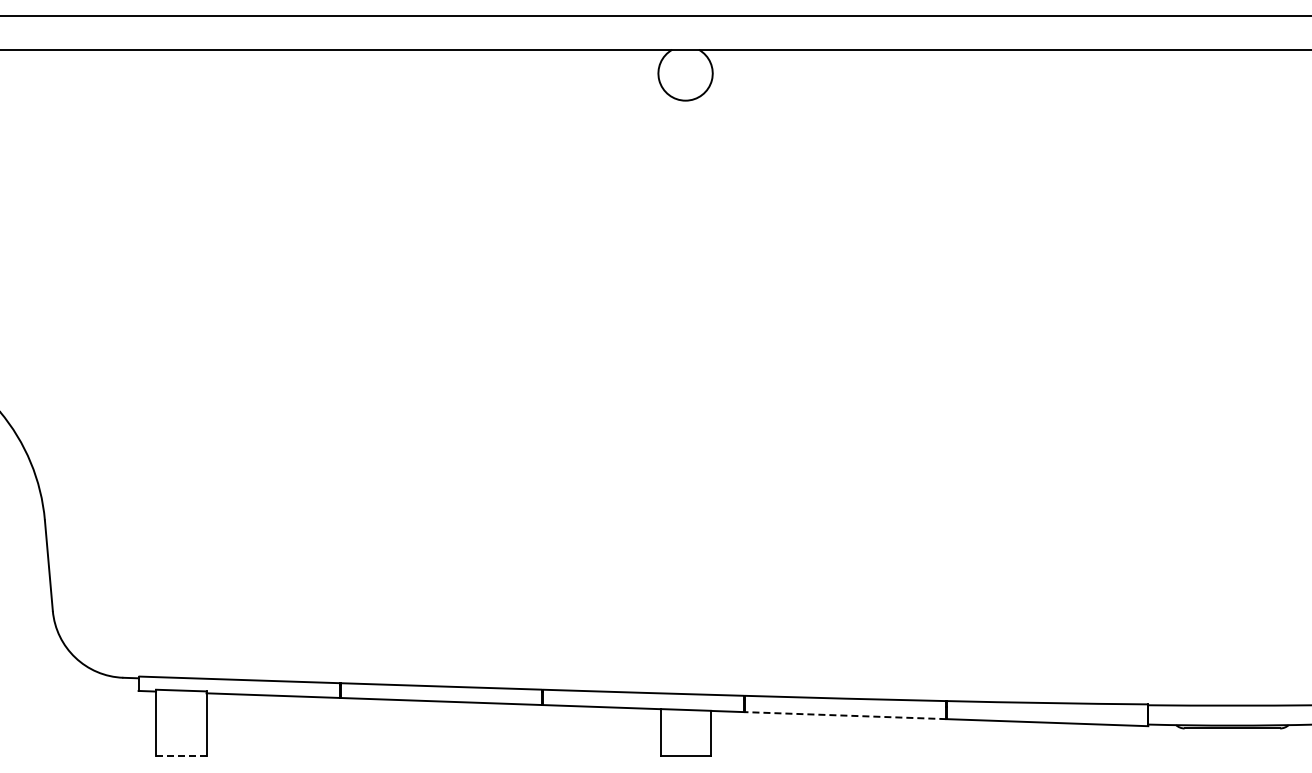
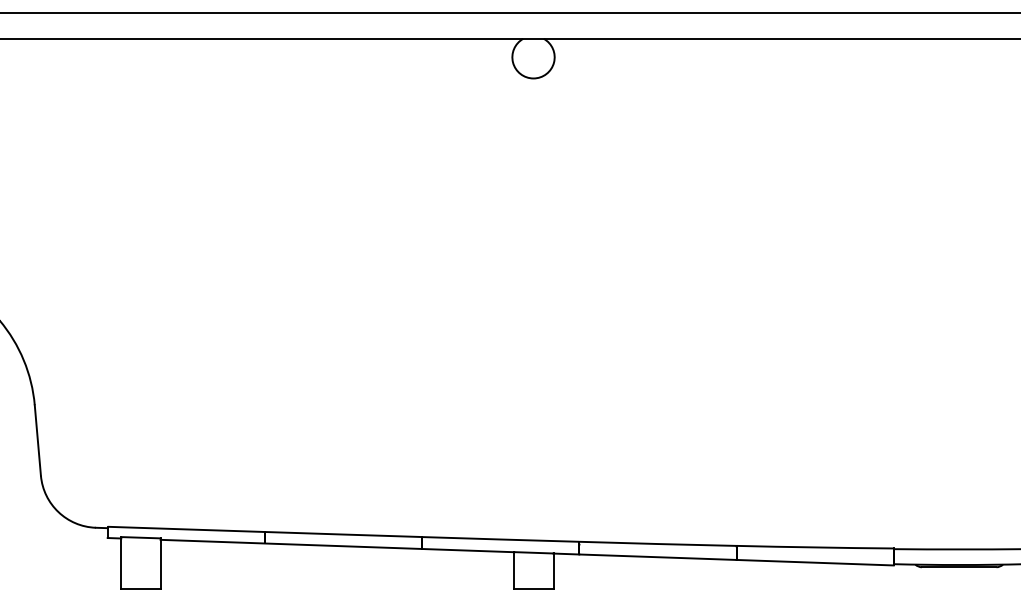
line: (845, 715) -> (658, 557), dashed -> solid
line: (181, 756) -> (141, 589), dashed -> solid

